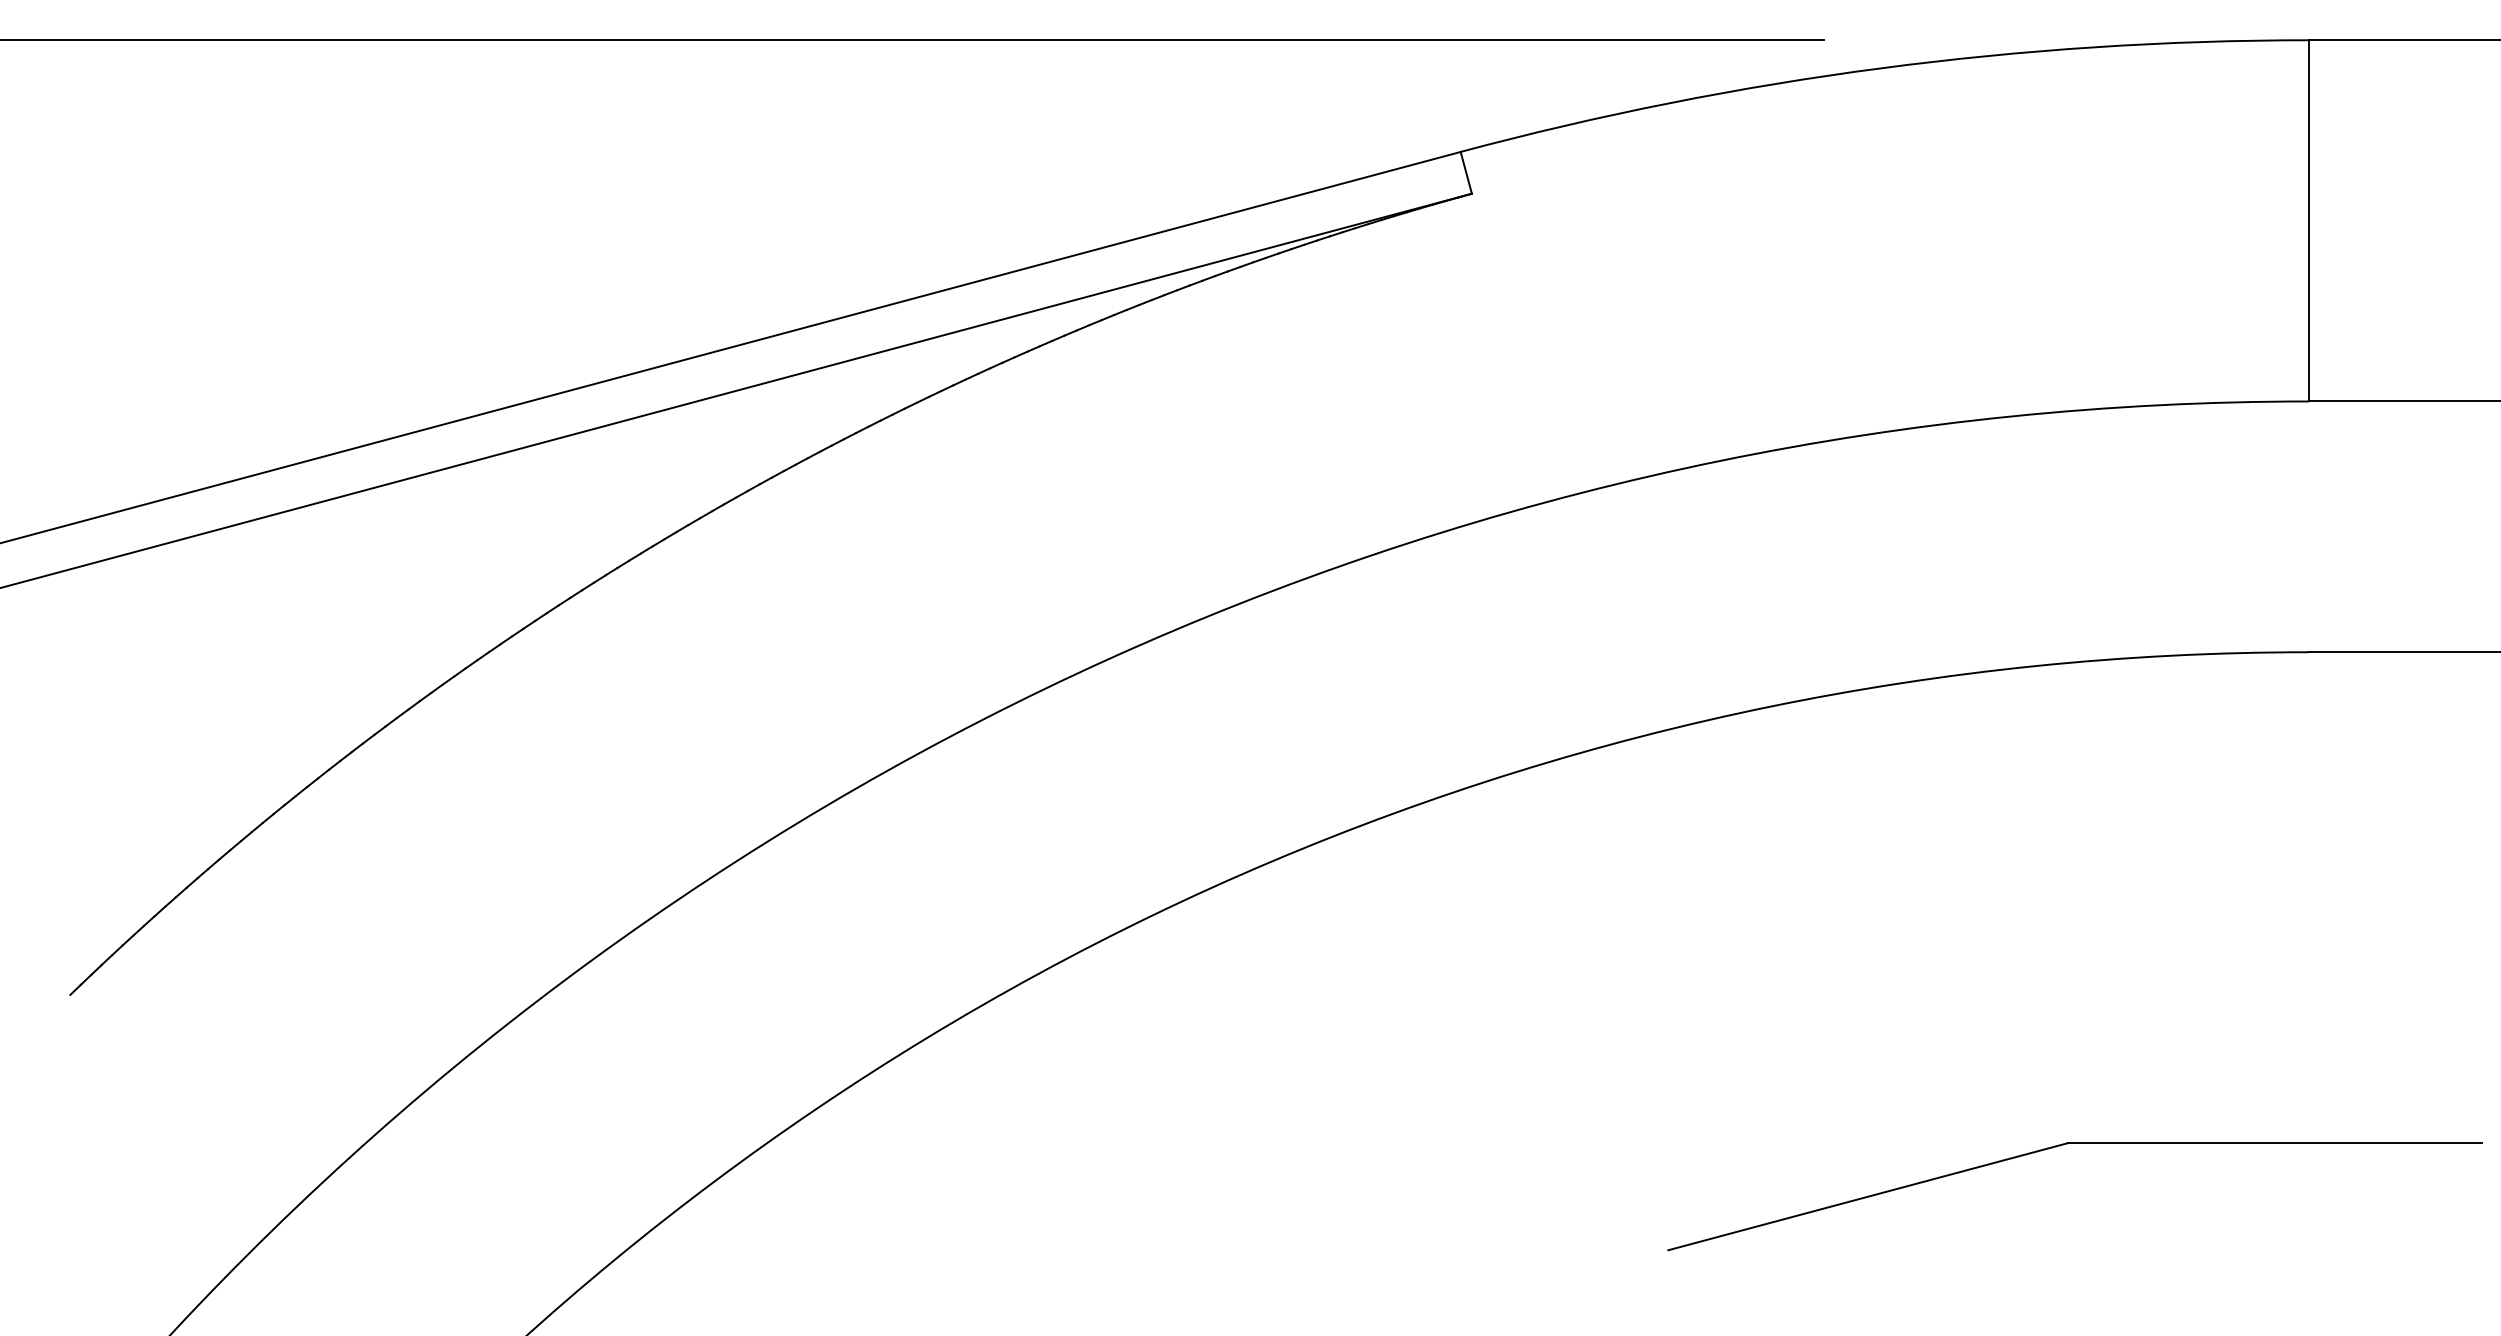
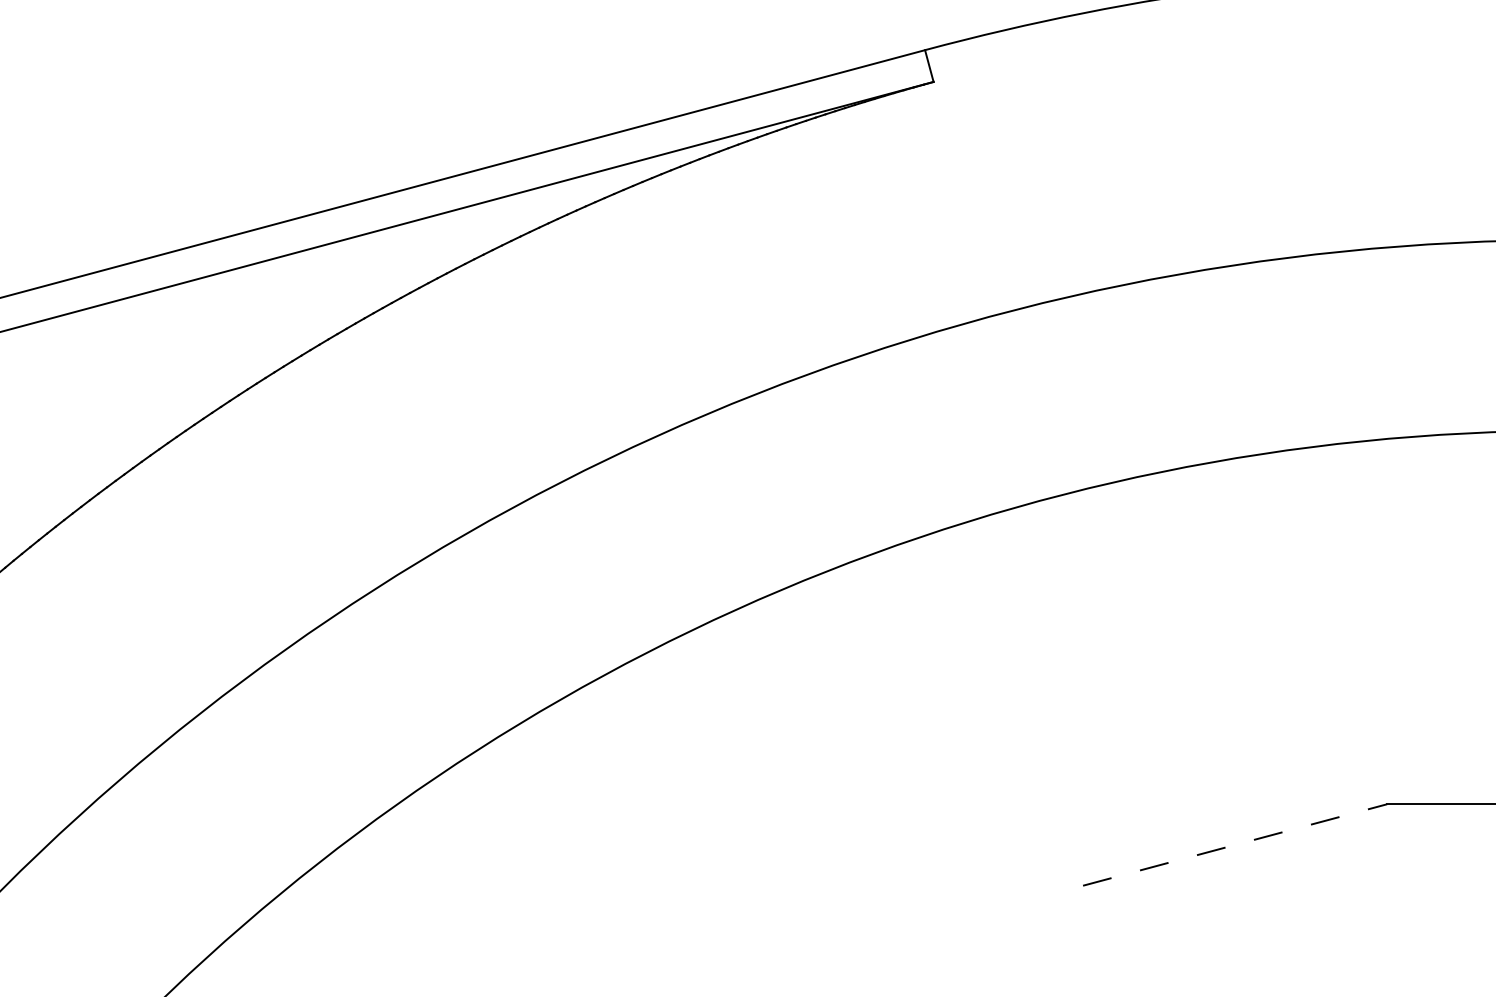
line: (1868, 1196) -> (1235, 844), solid -> dashed

